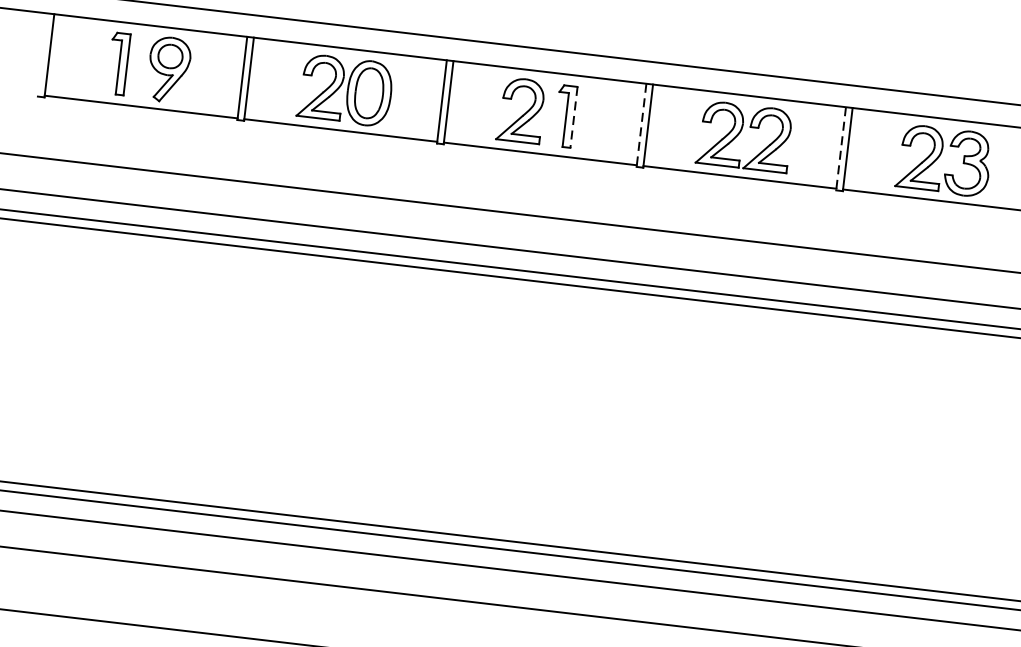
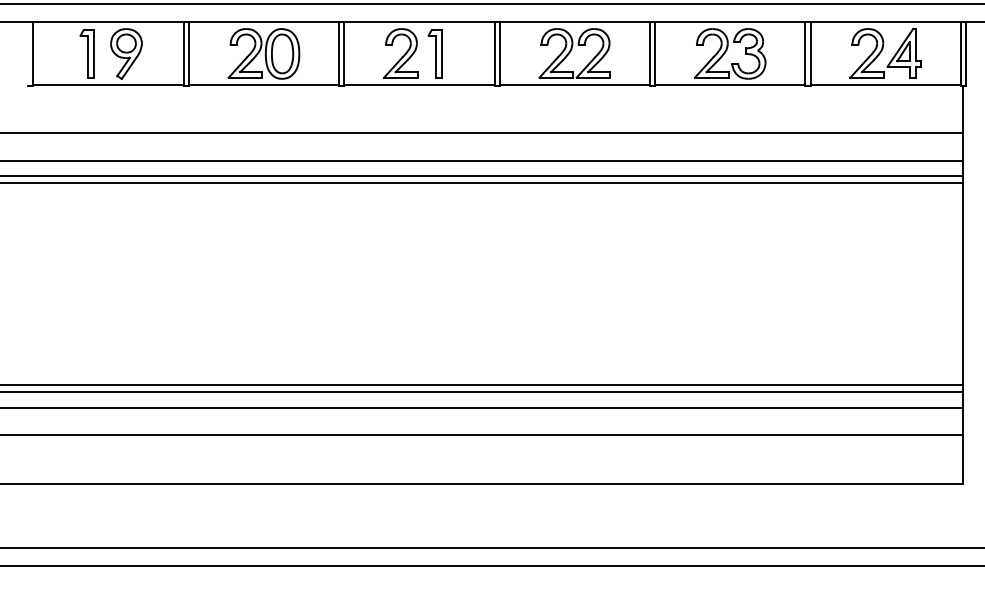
line: (573, 116) -> (441, 53), dashed -> solid
line: (641, 126) -> (494, 54), dashed -> solid
line: (841, 149) -> (650, 54), dashed -> solid

